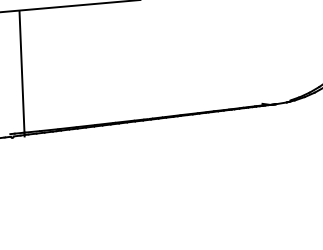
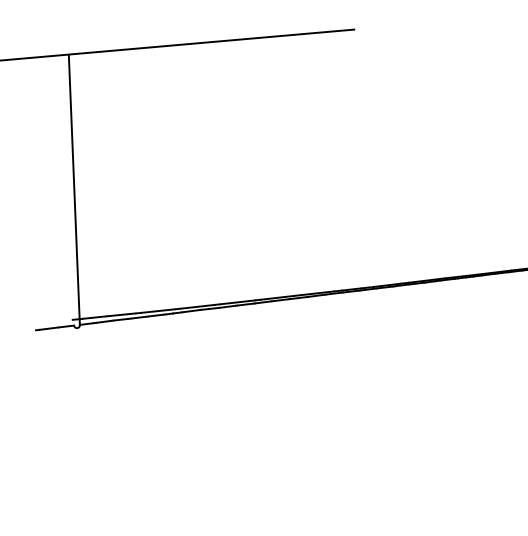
line: (21, 73) -> (73, 188), moved

